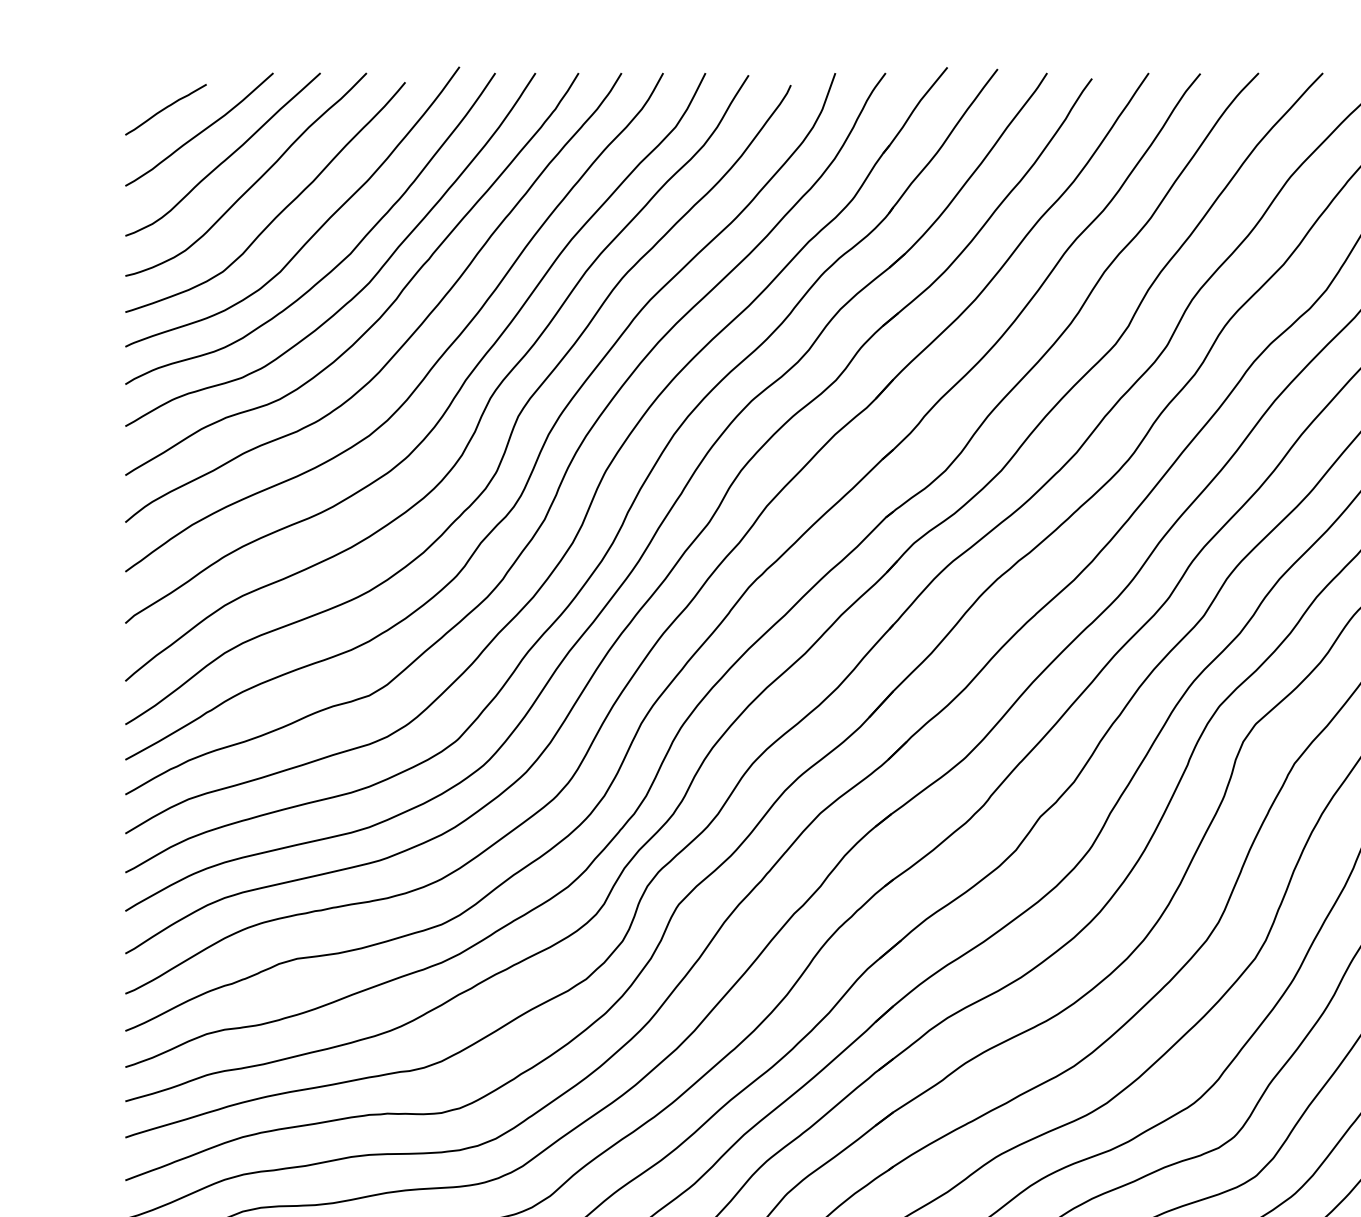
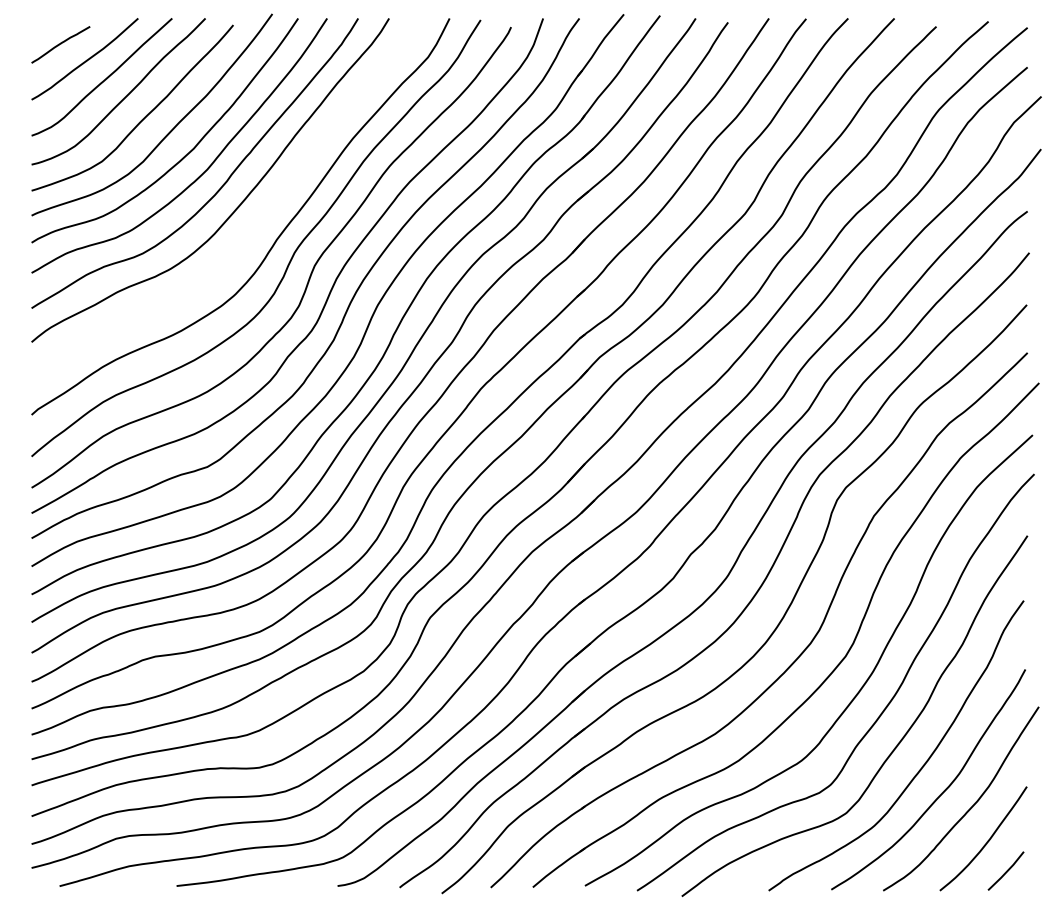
curve: (434, 361) -> (254, 226), removed

